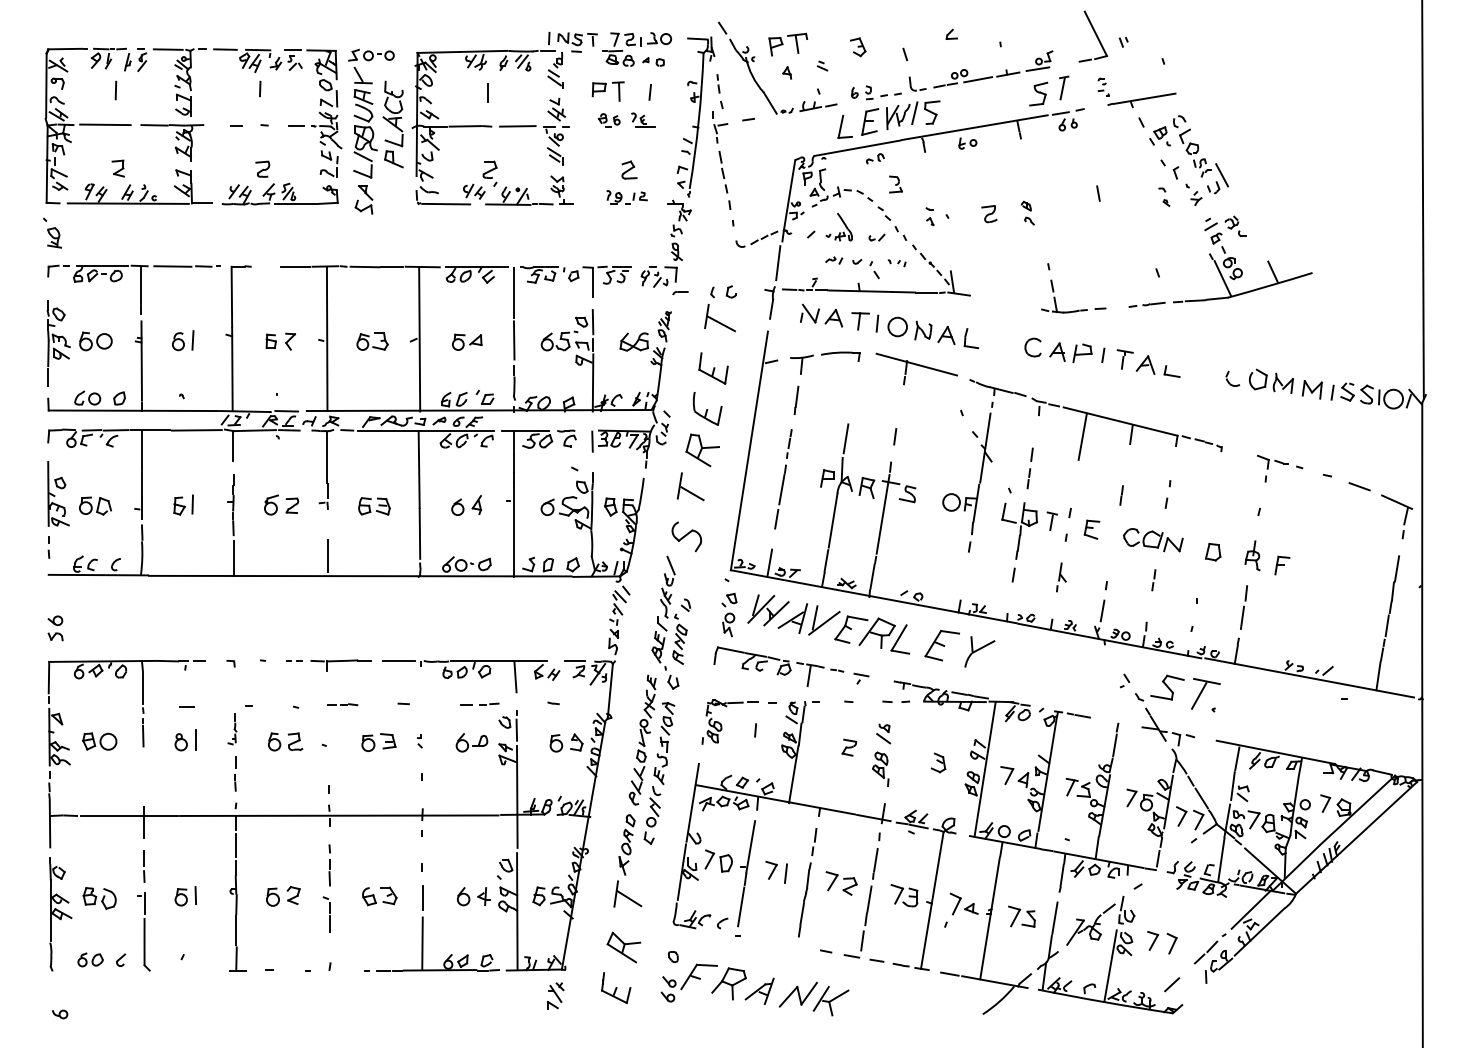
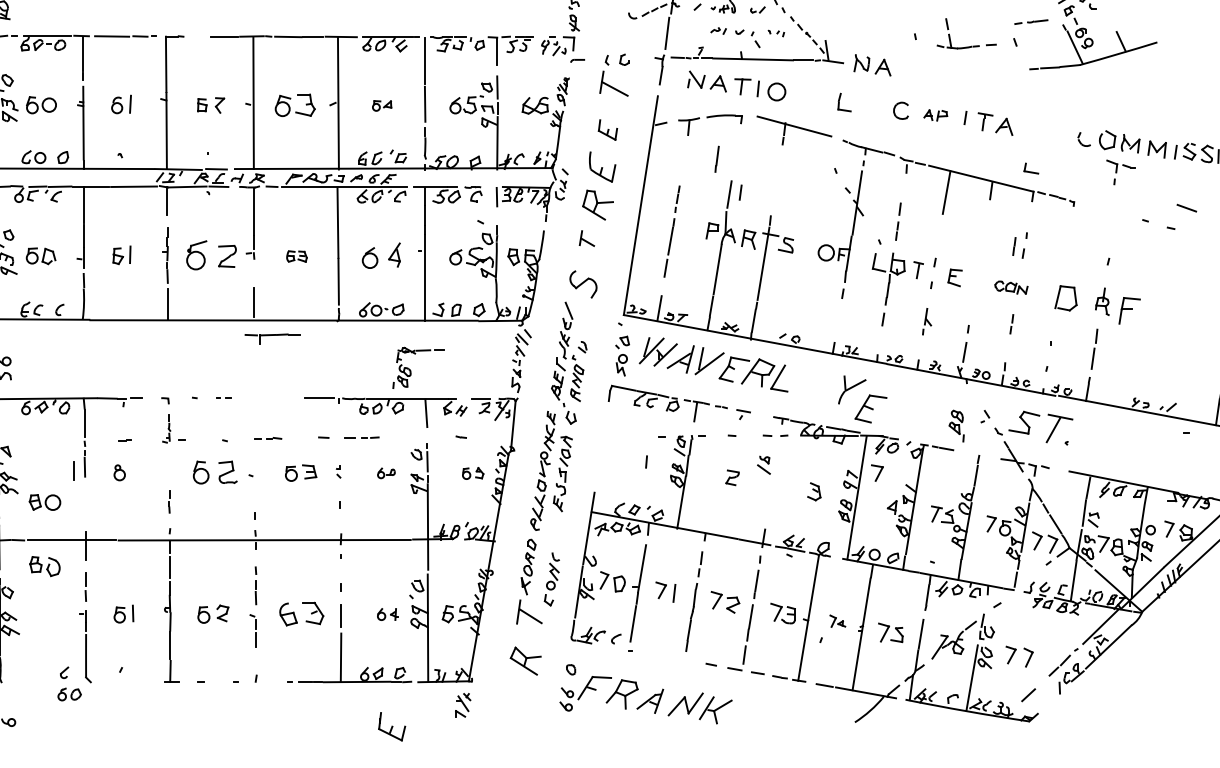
part: (1146, 304) -> (1030, 21), moved
part: (1078, 309) -> (971, 45), moved
part: (934, 332) -> (872, 64), moved
part: (372, 341) -> (295, 105), size x1.4
part: (467, 341) -> (382, 105), size x0.7
part: (1070, 352) -> (935, 115), size x0.6
part: (713, 368) -> (607, 130), size x0.7
part: (1171, 371) -> (1030, 168), moved
line: (796, 399) -> (717, 158), moved
line: (895, 436) -> (740, 192), moved
part: (1272, 468) -> (1120, 172), moved
part: (690, 486) -> (586, 238), size x0.6
line: (1359, 486) -> (1186, 207), moved
line: (1121, 495) -> (1014, 246), moved
part: (281, 504) -> (211, 254), size x1.6
part: (466, 505) -> (381, 255), size x1.4
part: (374, 506) -> (297, 256), size x0.7
part: (1153, 540) -> (1011, 287), size x0.6
part: (1213, 552) -> (1066, 298), size x1.6
part: (1282, 565) -> (1129, 310), size x1.6
part: (941, 645) -> (870, 408), moved
part: (340, 665) -> (272, 339), moved
part: (479, 703) -> (361, 437), moved
part: (722, 725) -> (411, 371), moved
part: (232, 729) -> (166, 429), moved
line: (195, 739) -> (73, 470), moved
part: (99, 741) -> (44, 502), moved
part: (285, 741) -> (215, 472), size x1.4
part: (471, 742) -> (385, 473), size x0.6
part: (566, 742) -> (473, 473), size x0.7
part: (880, 768) -> (956, 425), moved
part: (235, 773) -> (169, 501), size x0.7
part: (1007, 775) -> (877, 473), moved
part: (652, 815) -> (551, 579), moved
part: (379, 896) -> (301, 614), size x1.4
part: (473, 896) -> (387, 614), size x0.7
part: (99, 898) -> (44, 566), moved
part: (963, 903) -> (837, 620), size x0.6
part: (90, 959) -> (69, 694), moved
part: (616, 988) -> (392, 727), moved

